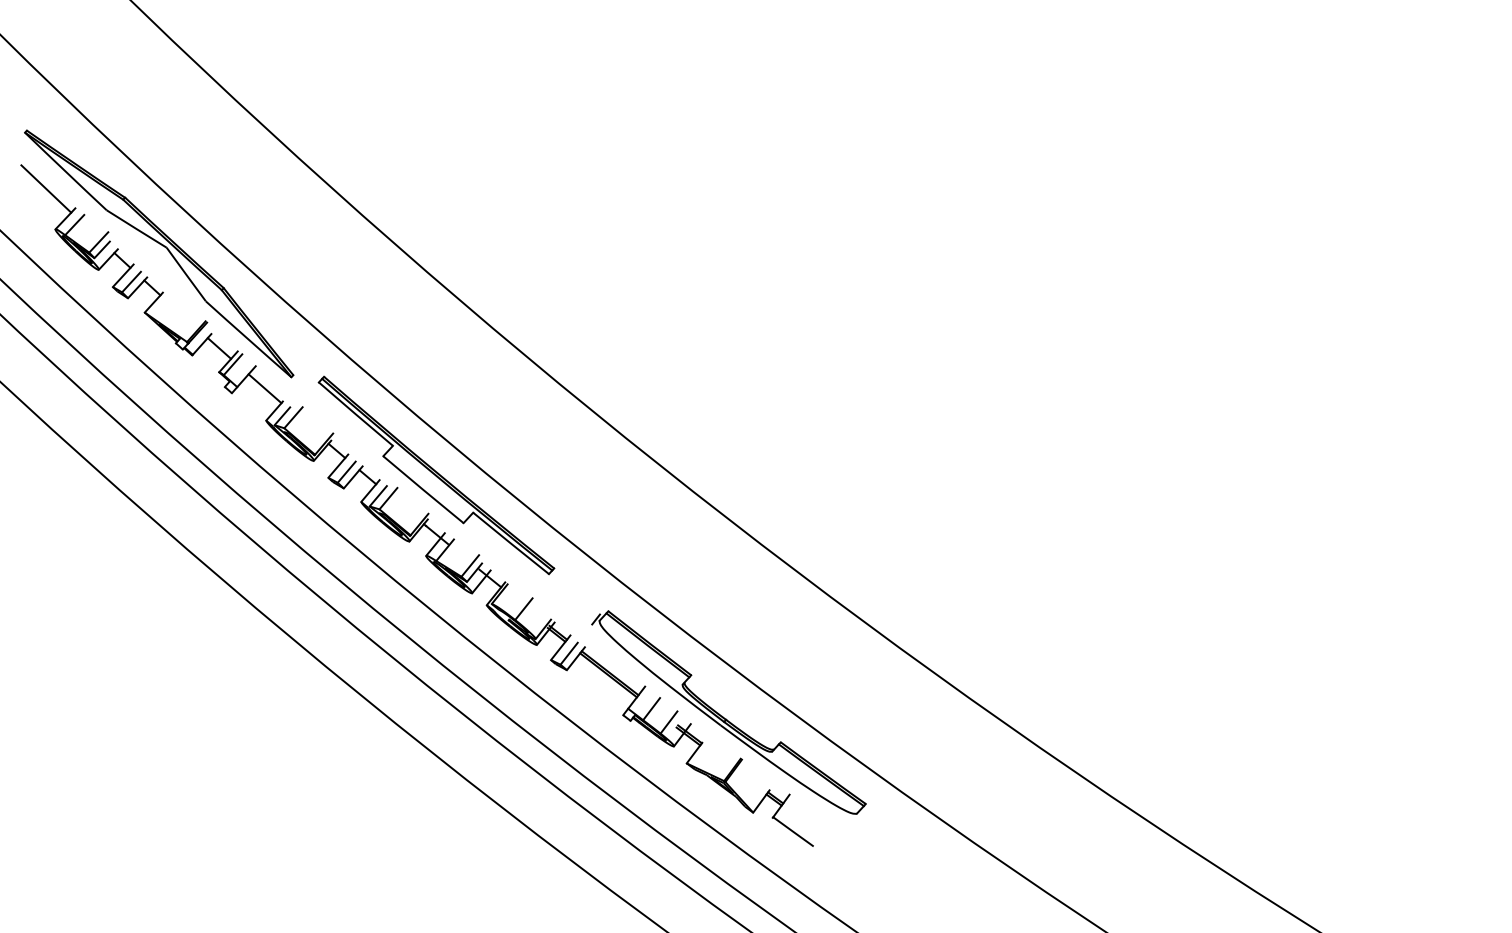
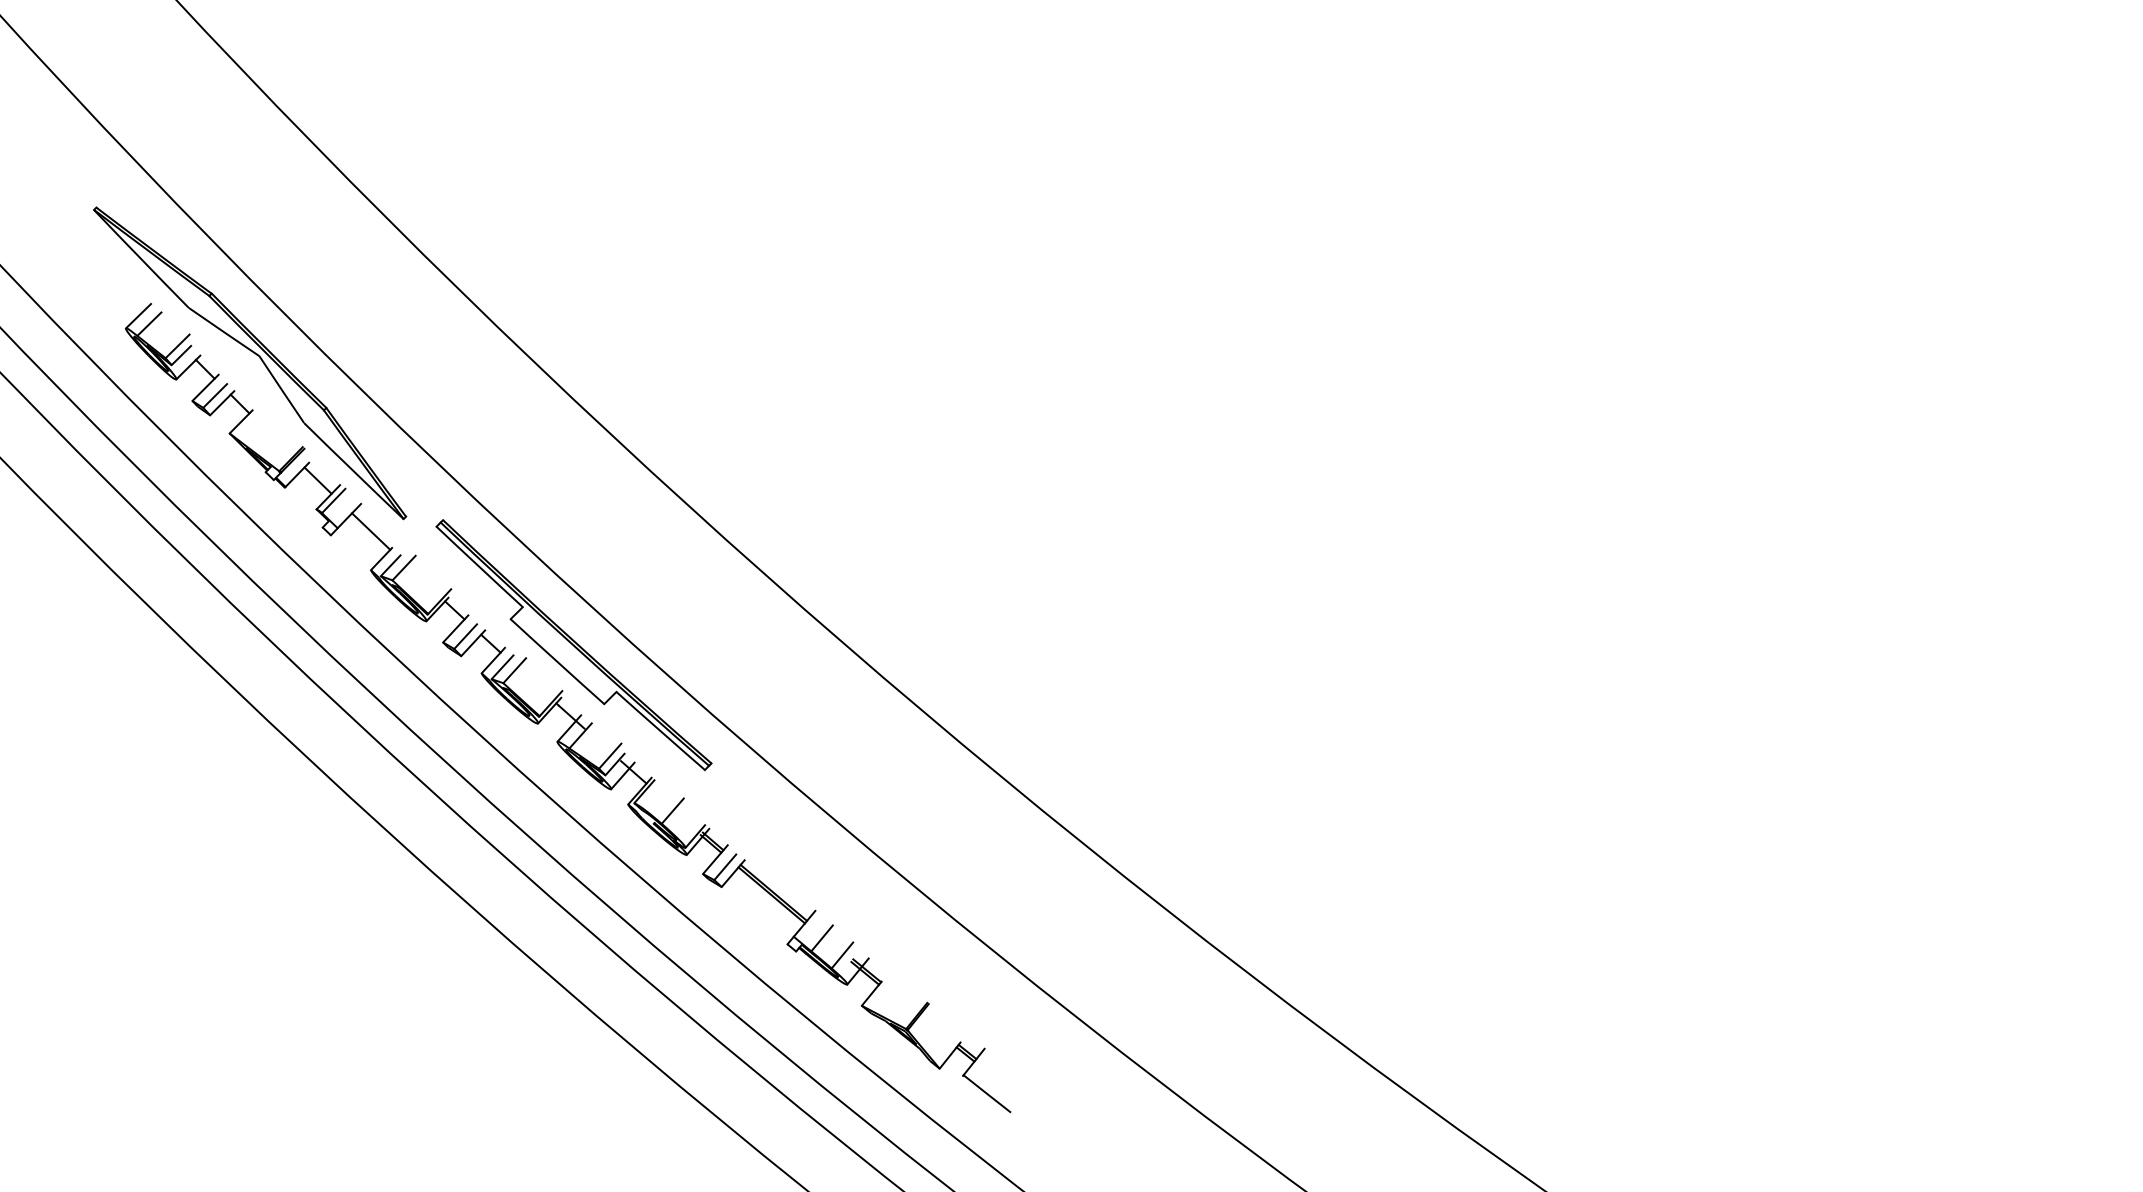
line: (45, 189) -> (116, 279), removed
part: (725, 718) -> (911, 953), removed

